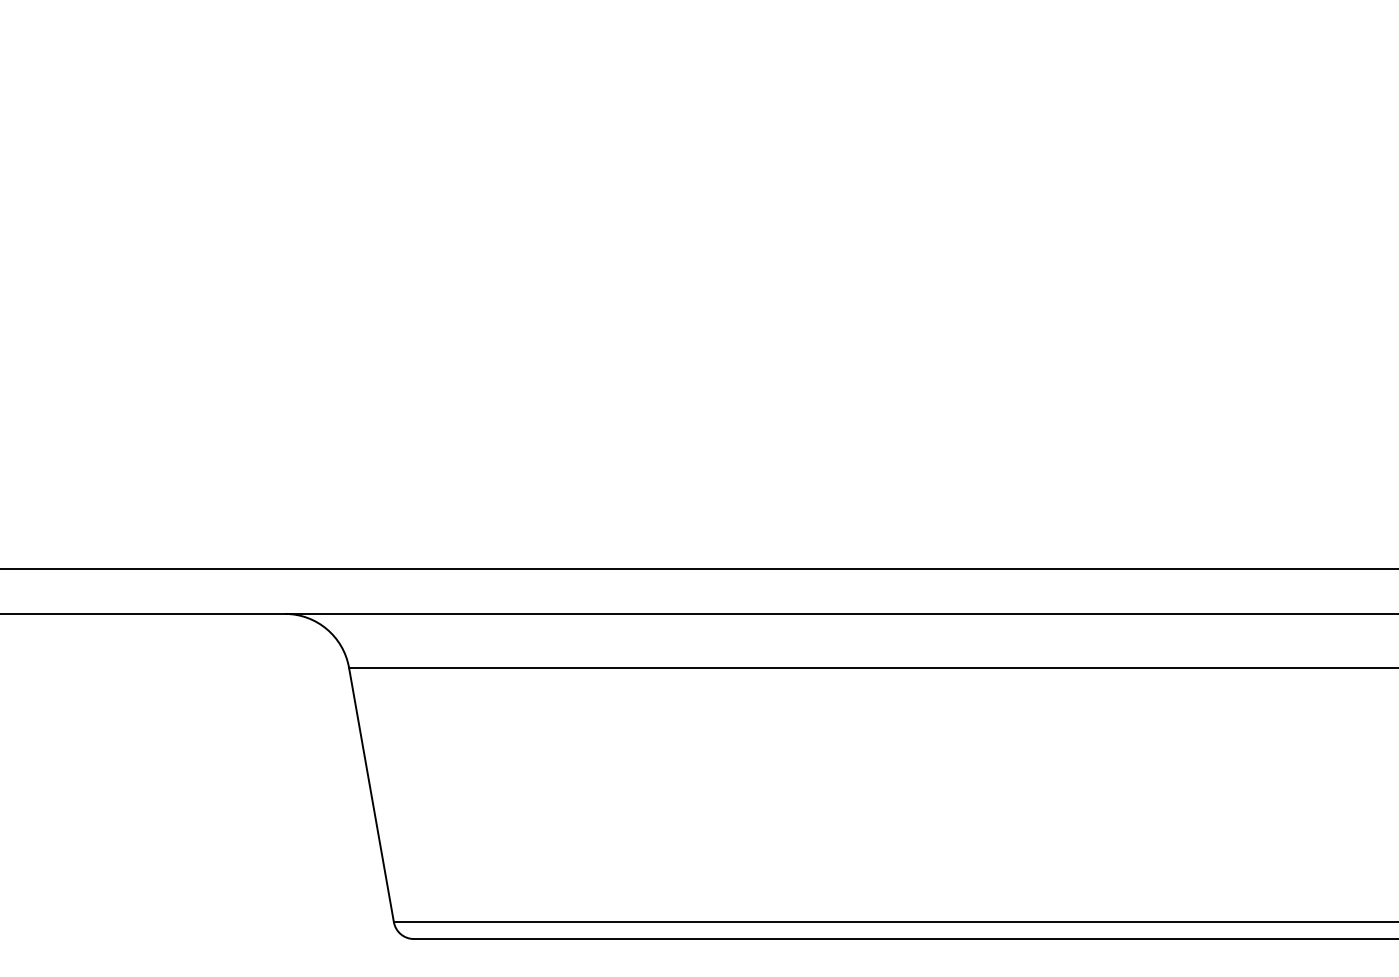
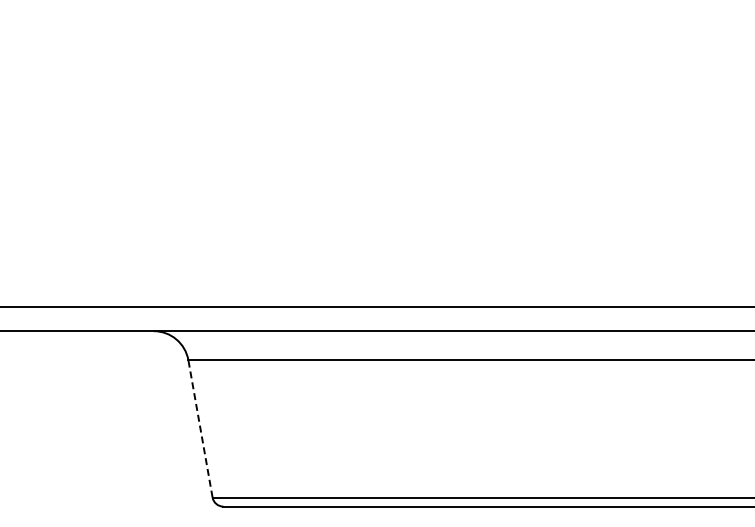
line: (371, 794) -> (200, 428), solid -> dashed

